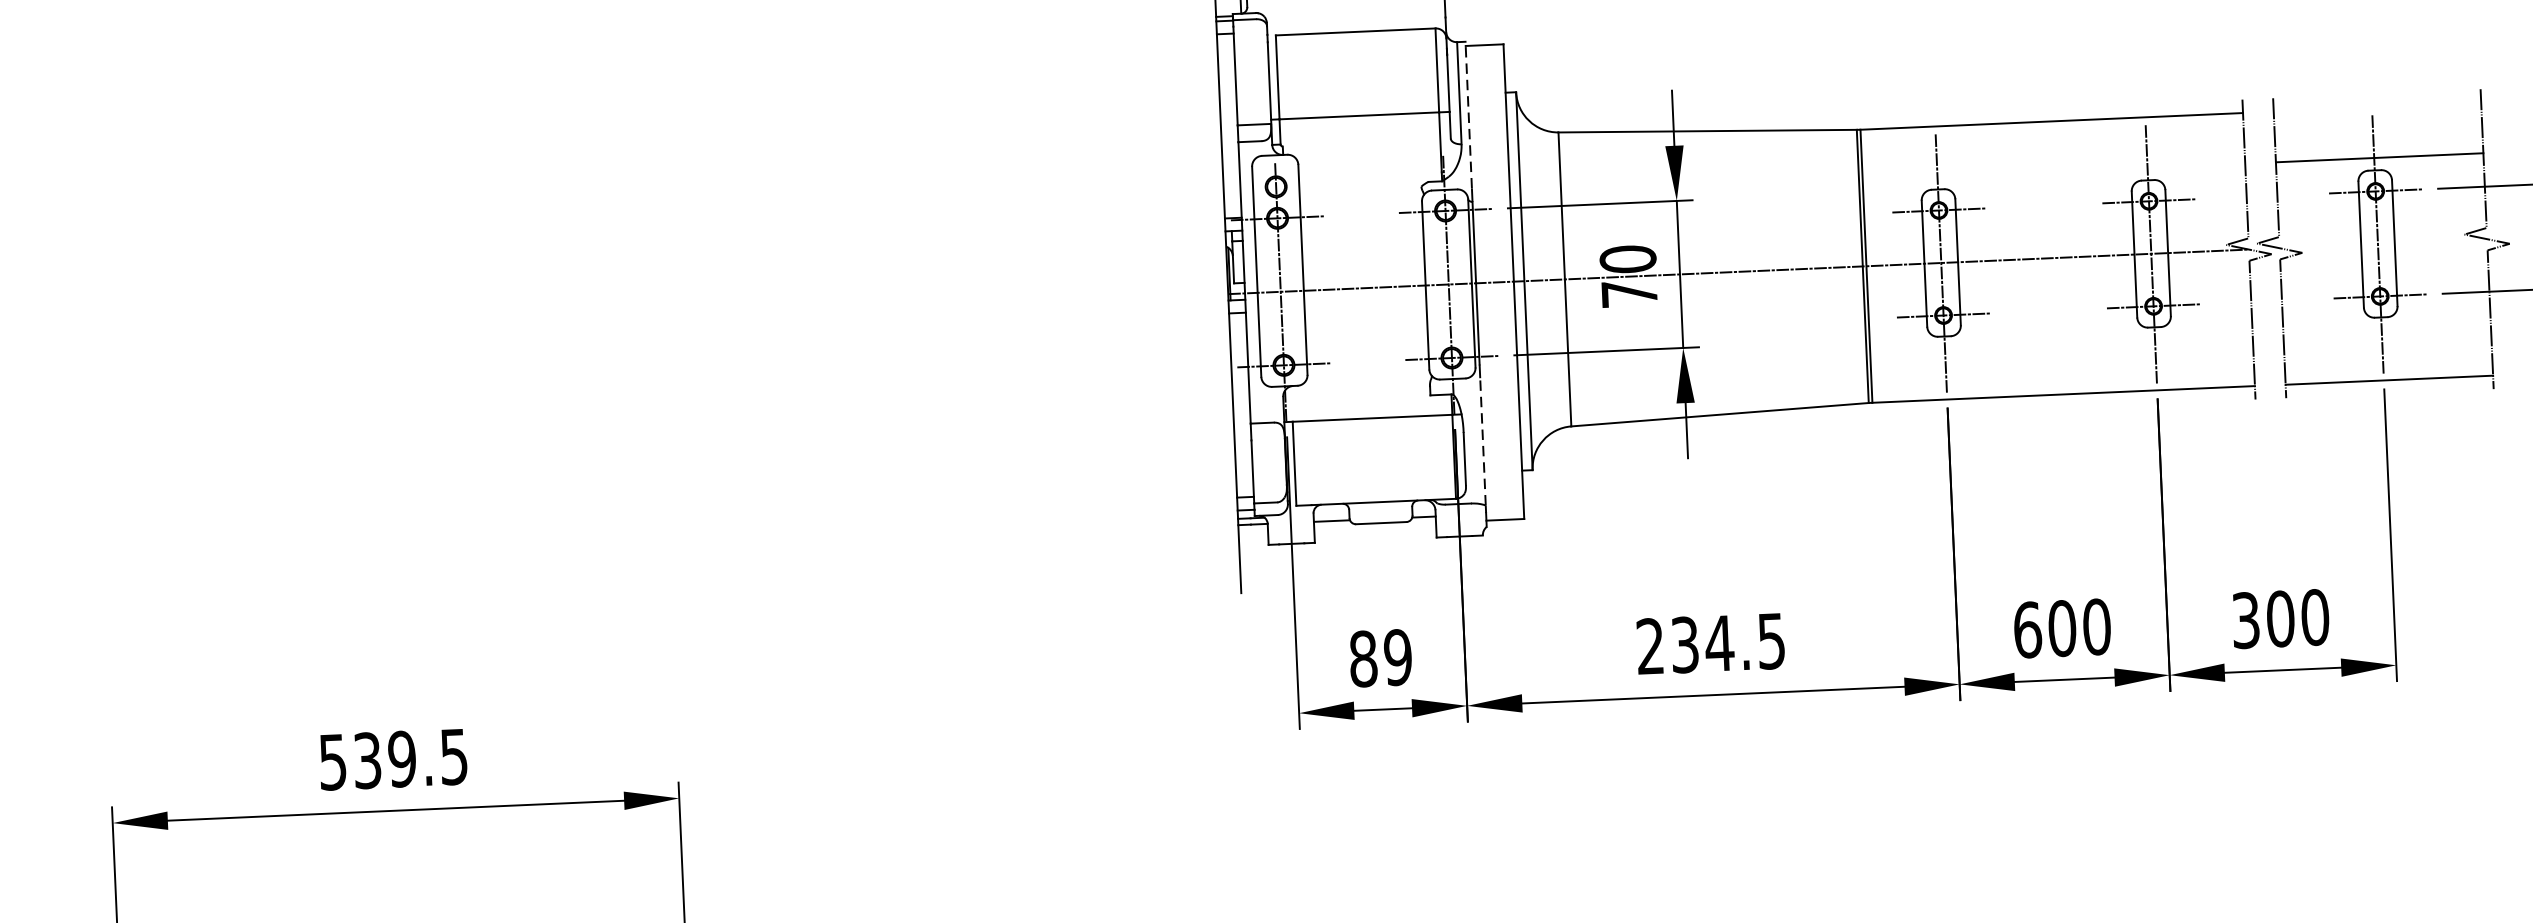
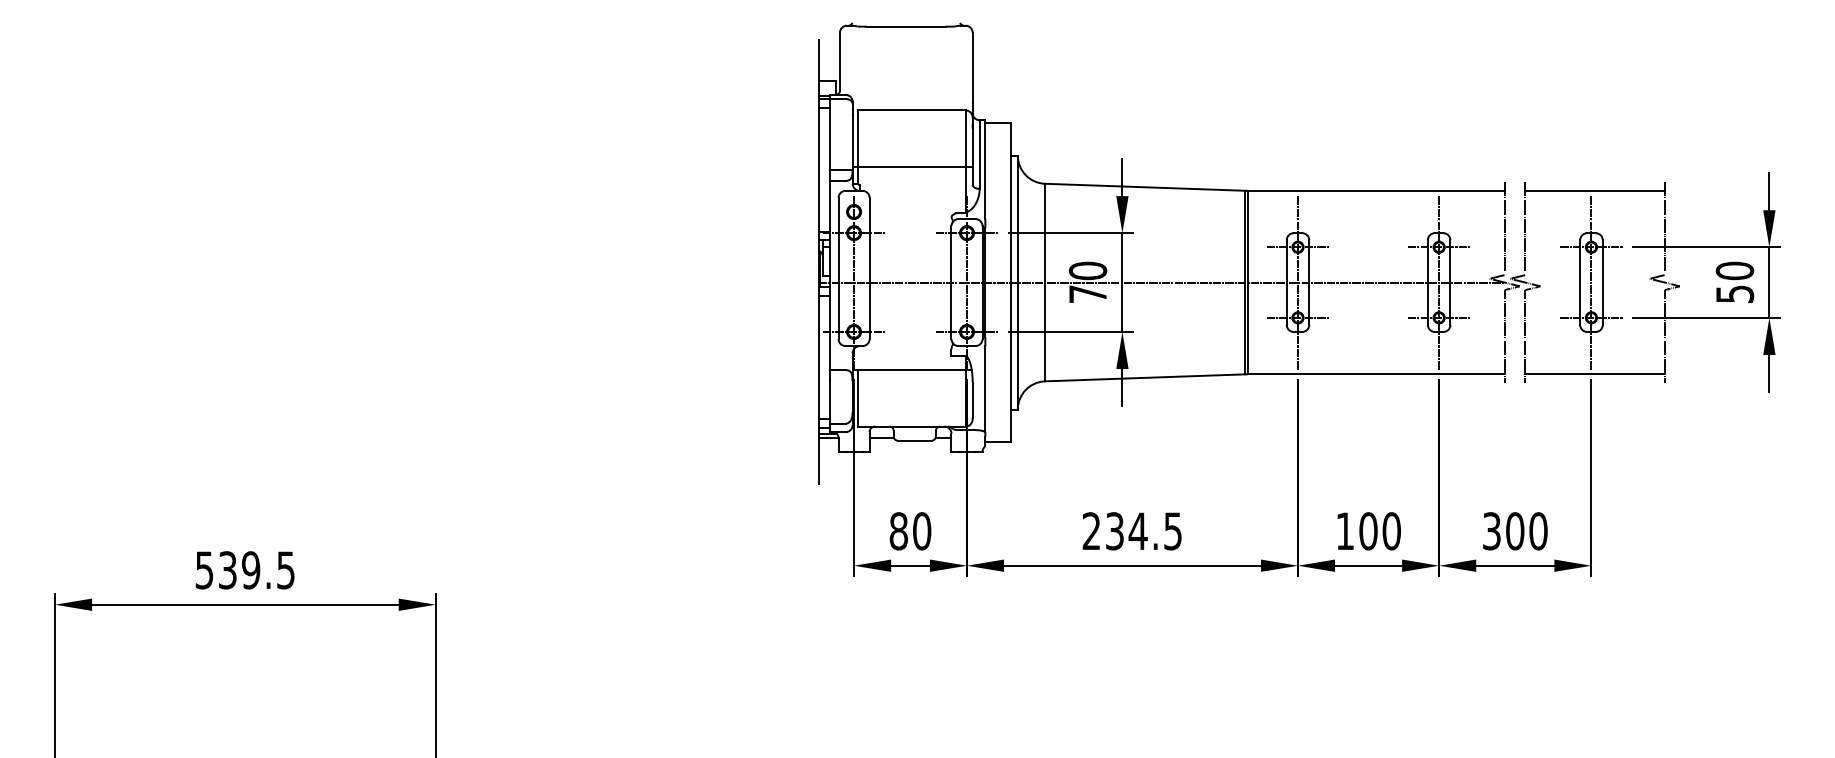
line: (1468, 115) -> (985, 169), dashed -> solid
line: (2378, 157) -> (1594, 190), moved
line: (1483, 442) -> (985, 389), dashed -> solid
text: (2028, 630) -> (1345, 531), 600 -> 100
text: (1397, 657) -> (921, 531), 89 -> 80

